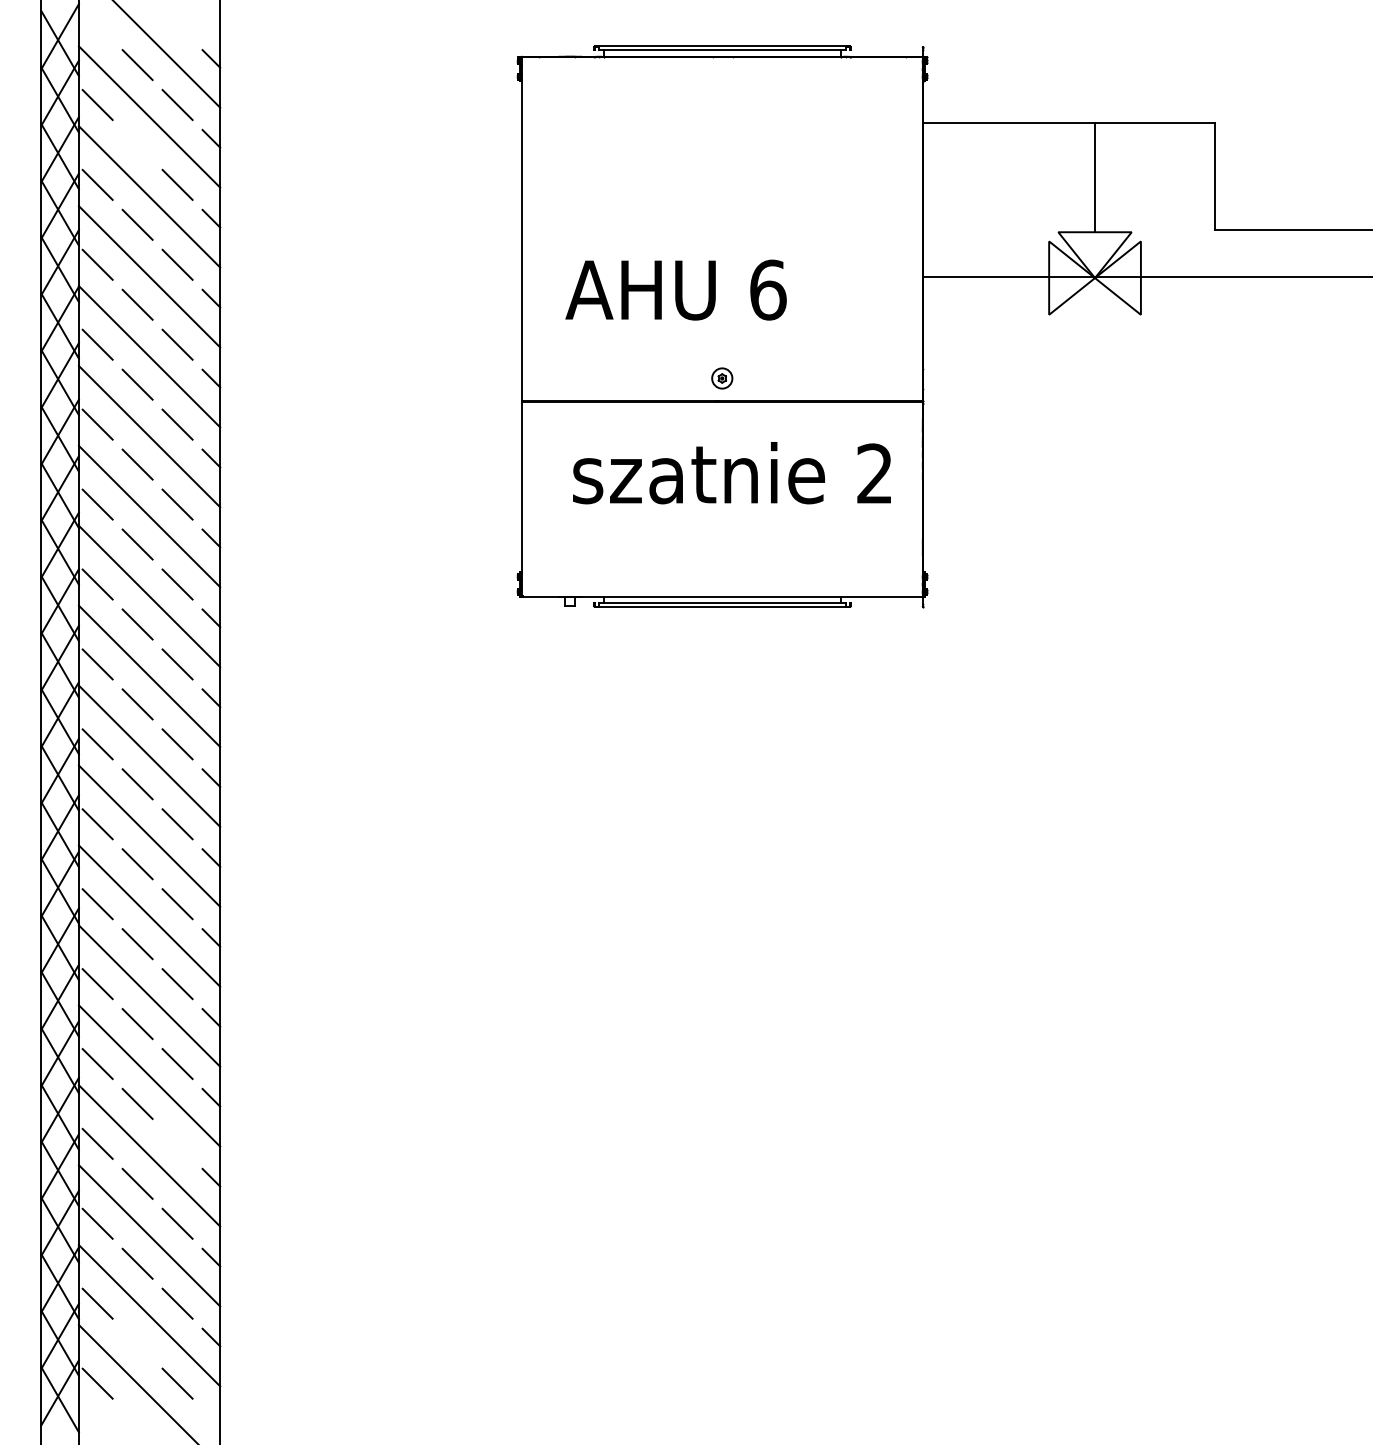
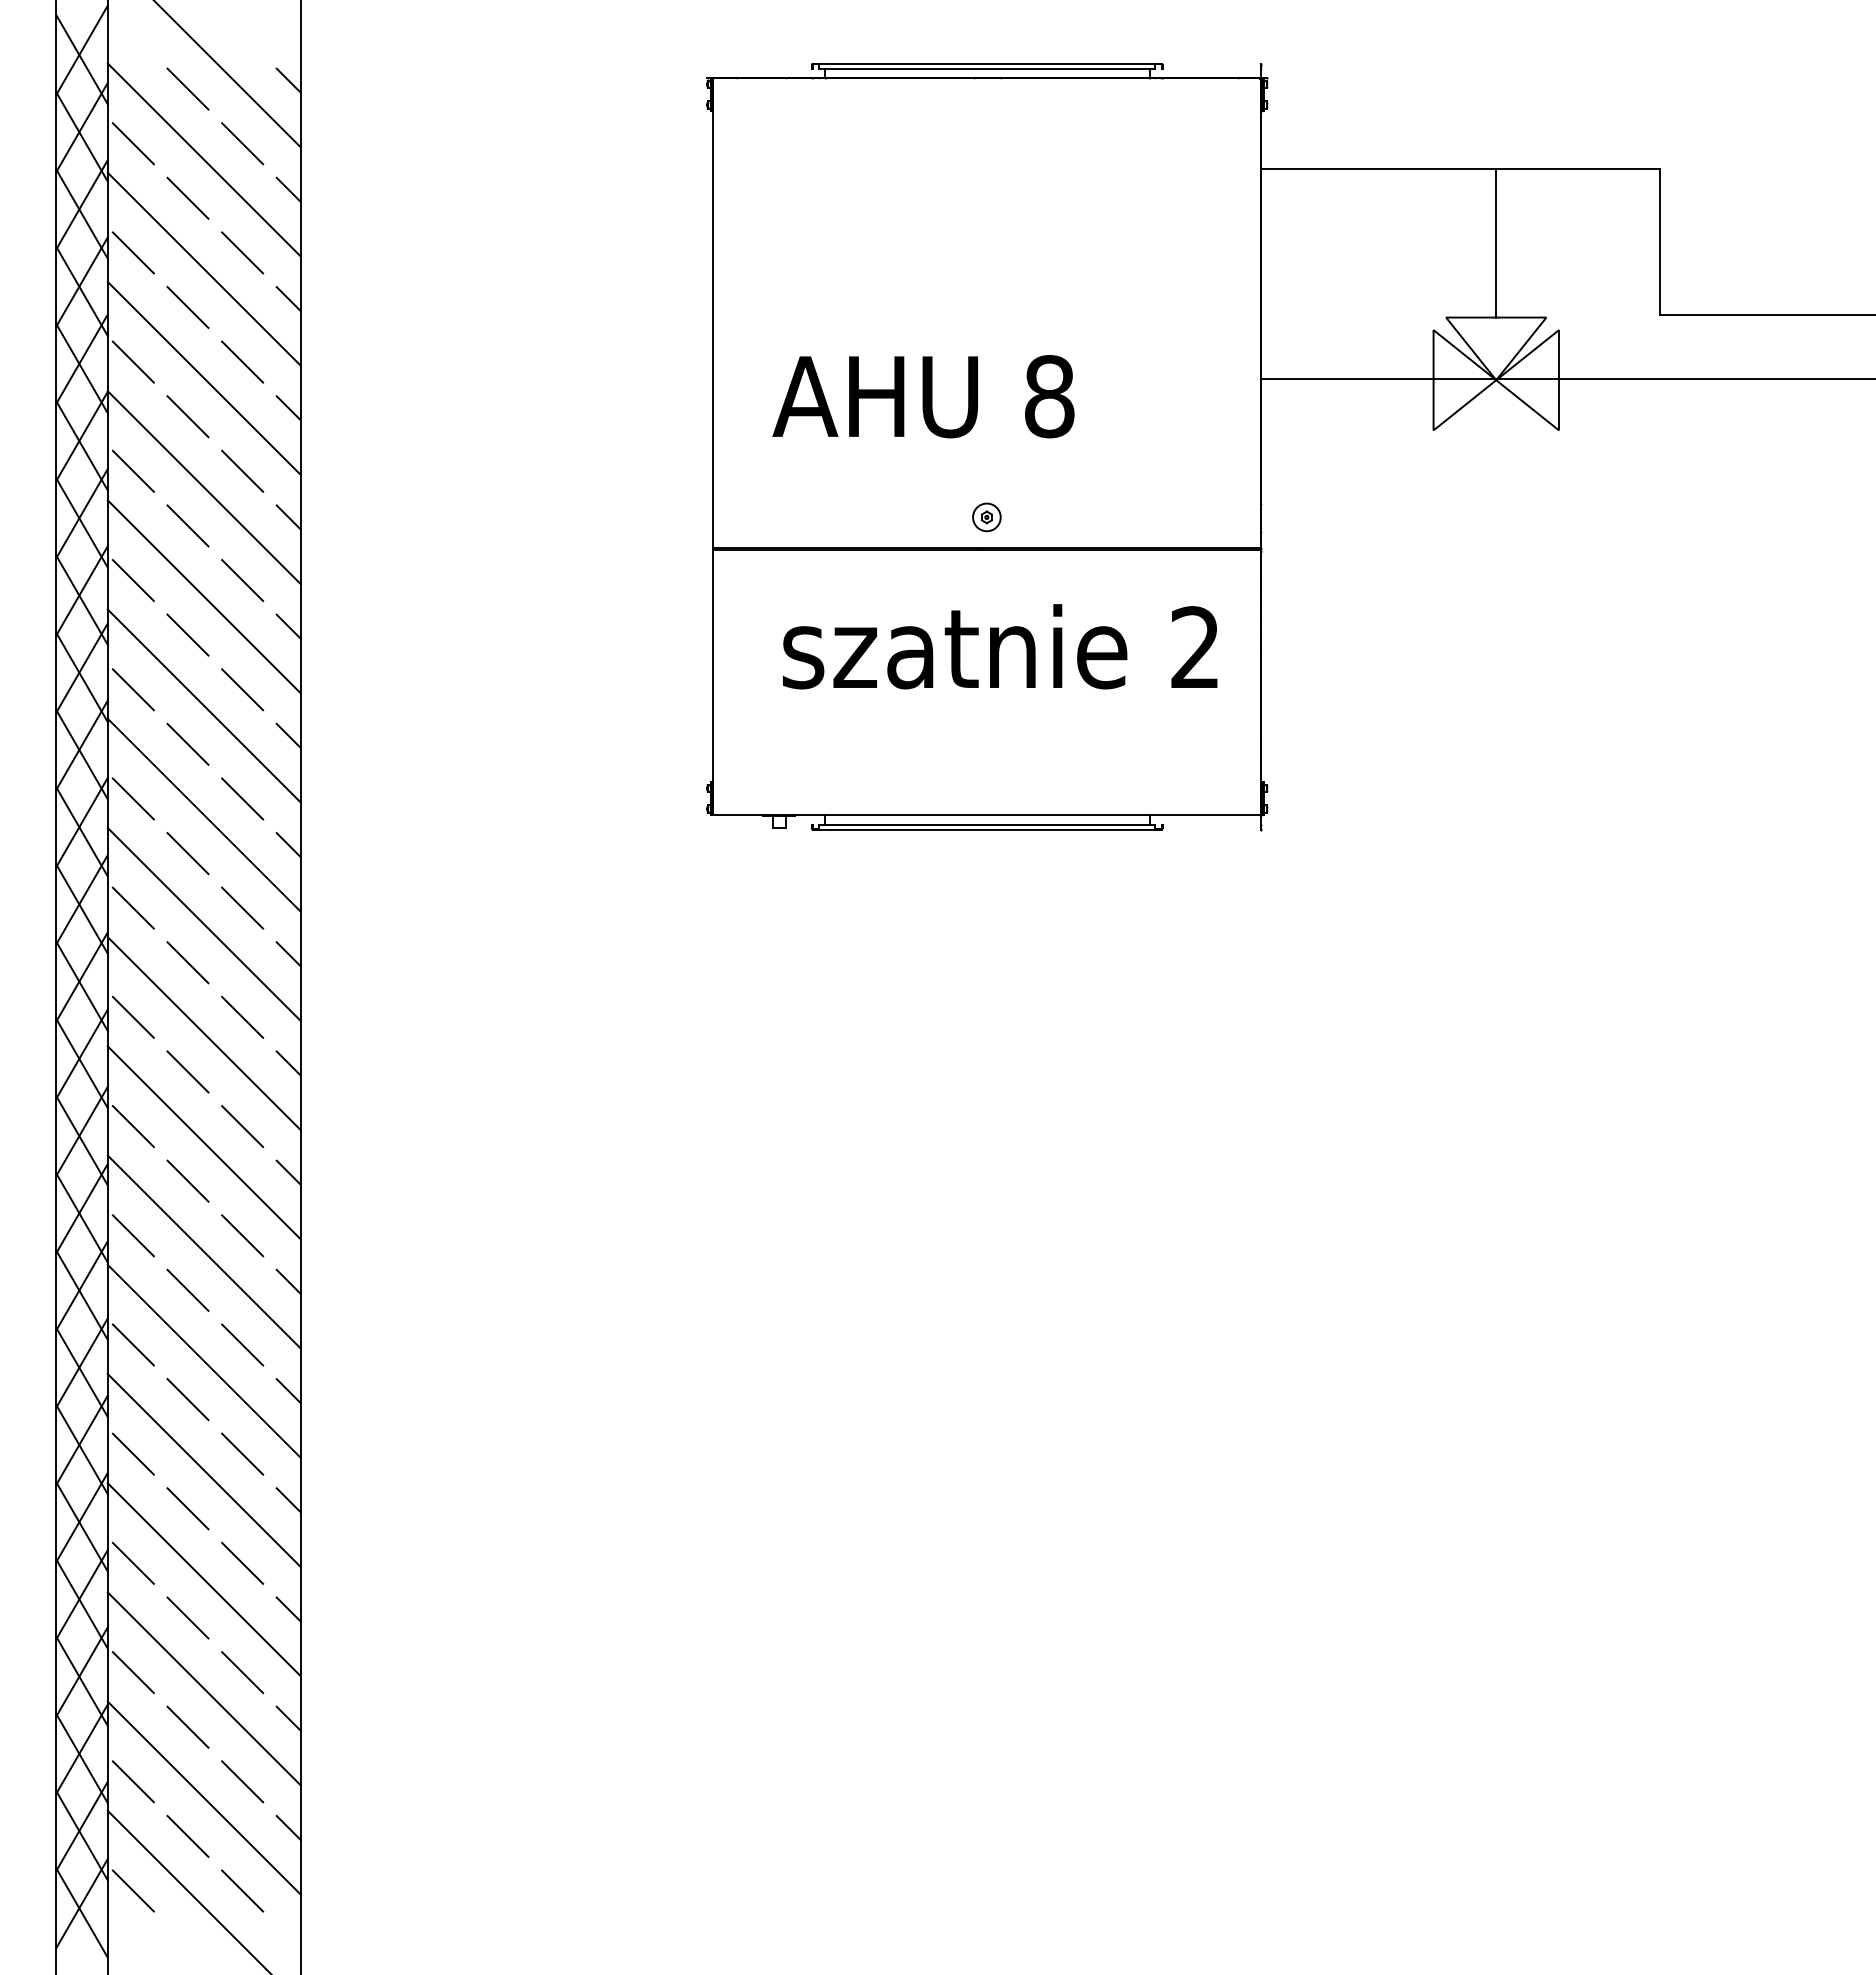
line: (137, 144) -> (187, 197), added
text: (768, 290) -> (1050, 396), 6 -> 8
line: (177, 1143) -> (242, 1562), added
line: (137, 1343) -> (187, 1835), added

